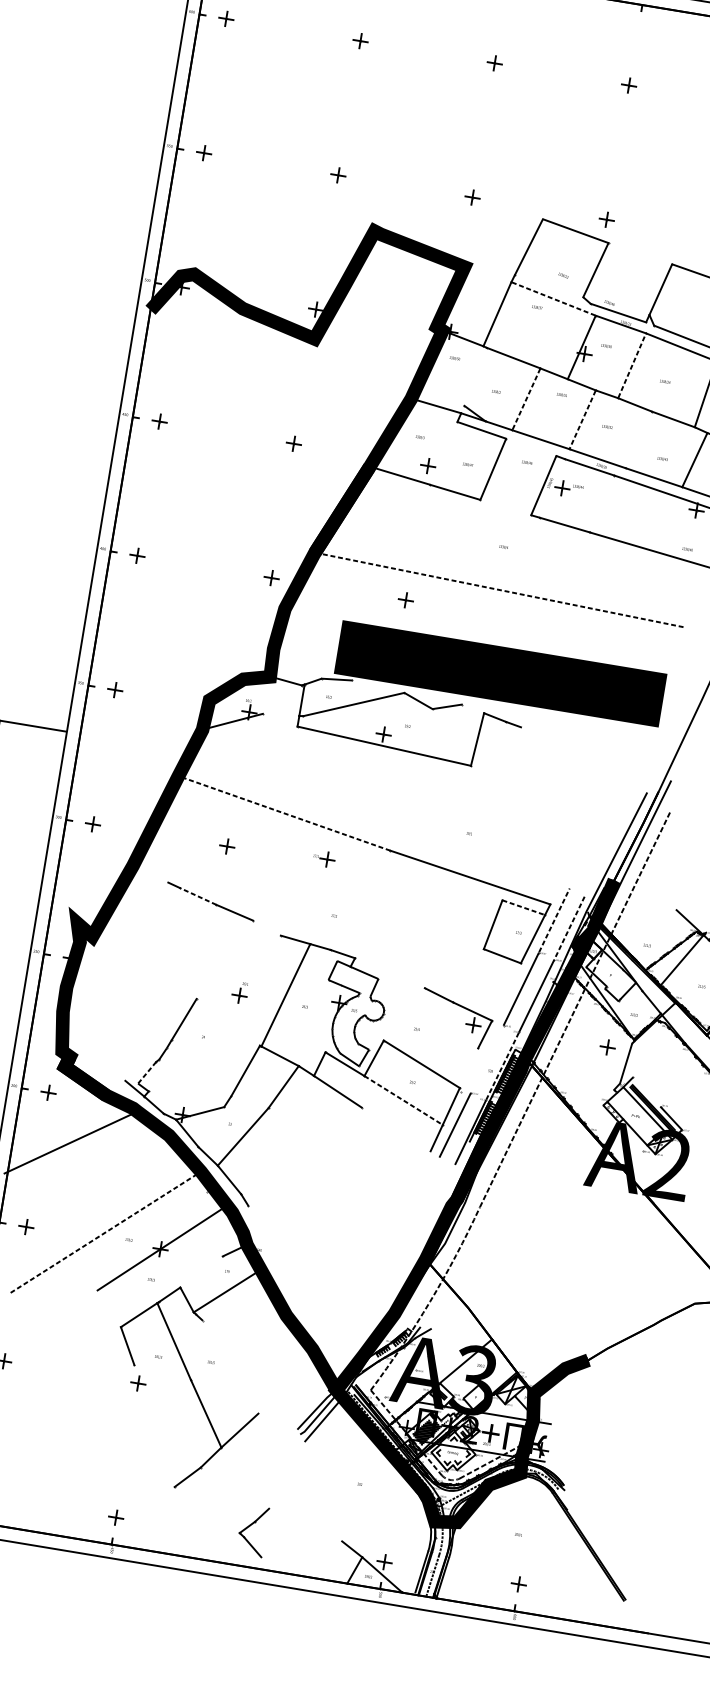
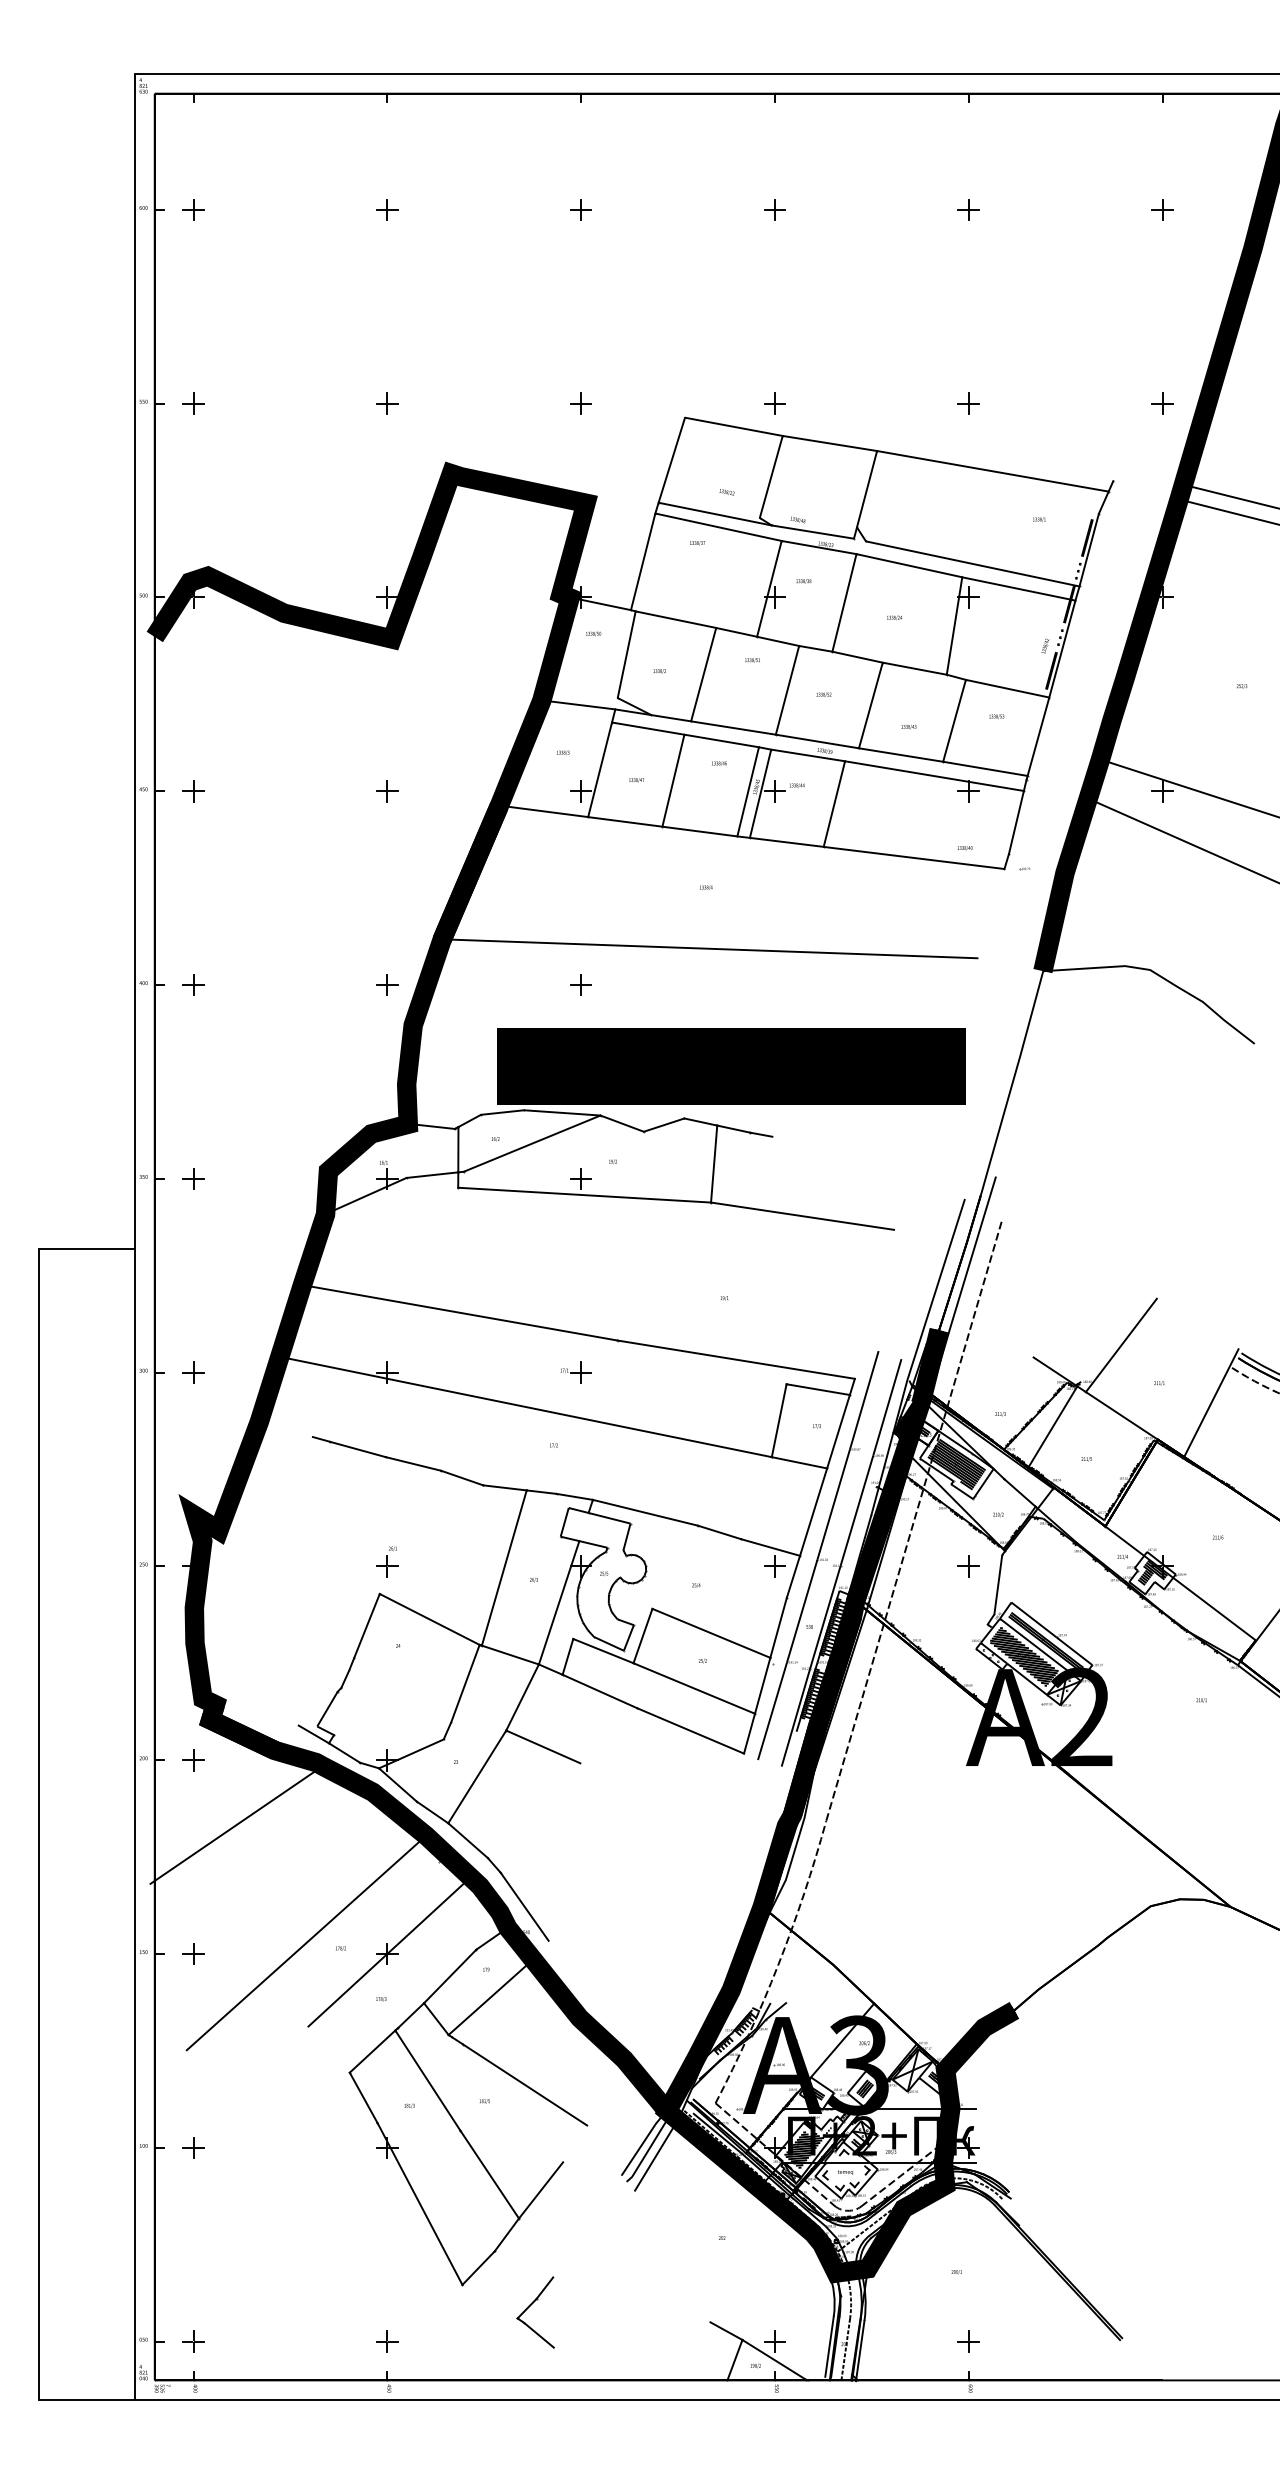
line: (640, 253) -> (829, 443), added
line: (553, 289) -> (715, 513), added
line: (553, 299) -> (718, 527), dashed -> solid
line: (632, 365) -> (844, 602), dashed -> solid
line: (475, 376) -> (626, 654), added
line: (526, 399) -> (703, 674), dashed -> solid
line: (582, 419) -> (787, 690), dashed -> solid
line: (638, 439) -> (870, 705), added
line: (531, 446) -> (721, 740), added
line: (443, 453) -> (599, 769), added
line: (552, 488) -> (760, 793), added
line: (601, 503) -> (833, 803), added
line: (505, 507) -> (699, 831), added
line: (499, 589) -> (710, 948), dashed -> solid
line: (378, 686) -> (562, 1112), added
line: (472, 708) -> (700, 1121), added
line: (281, 714) -> (432, 1174), added
line: (532, 785) -> (802, 1215), added
line: (284, 813) -> (460, 1312), dashed -> solid
part: (323, 858) -> (575, 1372), moved
line: (319, 885) -> (525, 1406), added
line: (197, 896) -> (357, 1449), dashed -> solid
line: (523, 907) -> (818, 1389), dashed -> solid
line: (554, 919) -> (864, 1399), dashed -> solid
line: (267, 927) -> (462, 1477), added
line: (569, 928) -> (887, 1407), dashed -> solid
hatch: (591, 947) -> (922, 1429), added
line: (389, 972) -> (644, 1512), added
hatch: (610, 975) -> (956, 1464), added
line: (506, 991) -> (813, 1511), added
part: (240, 992) -> (387, 1561), moved
line: (228, 1021) -> (429, 1618), added
line: (319, 1025) -> (558, 1602), added
line: (487, 1058) -> (802, 1610), added
line: (502, 1066) -> (825, 1617), dashed -> solid
line: (468, 1067) -> (778, 1627), added
line: (147, 1073) -> (327, 1709), dashed -> solid
line: (646, 1091) -> (1033, 1619), added
line: (403, 1100) -> (694, 1688), dashed -> solid
hatch: (636, 1116) -> (1024, 1656), added
line: (292, 1123) -> (543, 1746), added
line: (396, 1129) -> (690, 1730), added
line: (105, 1231) -> (306, 1942), dashed -> solid
line: (261, 1232) -> (524, 1906), added
line: (201, 1272) -> (450, 1976), added
line: (241, 1355) -> (525, 2084), added
hatch: (475, 1397) -> (864, 2088), added
hatch: (524, 1398) -> (933, 2078), added
line: (154, 1425) -> (419, 2203), added
part: (250, 1526) -> (530, 2306), moved

